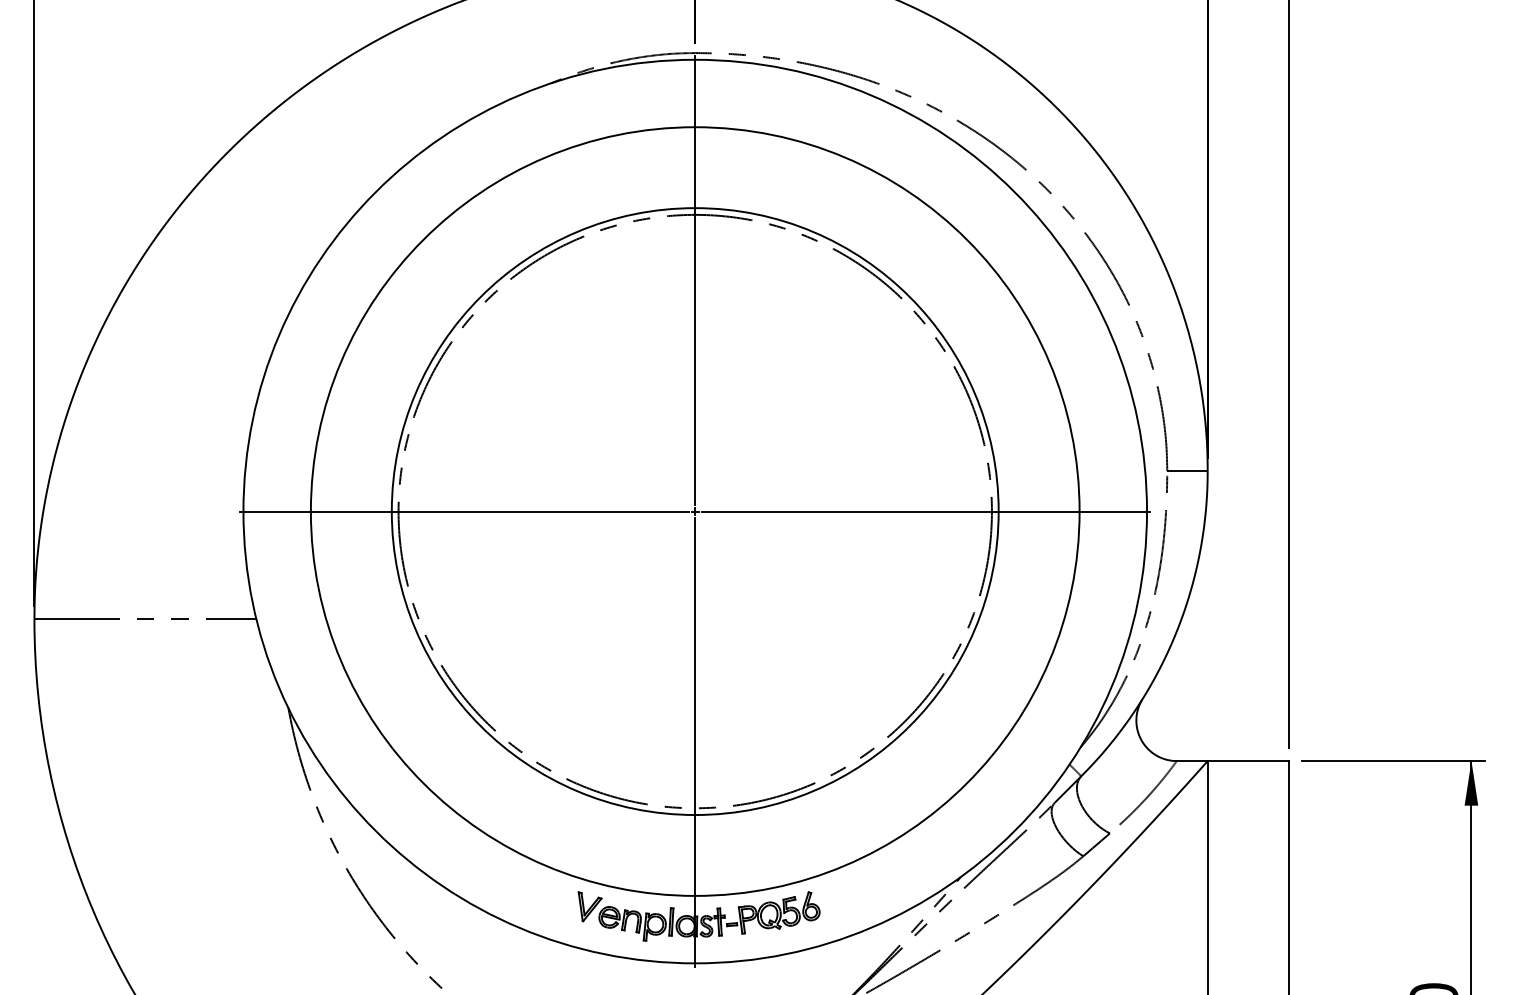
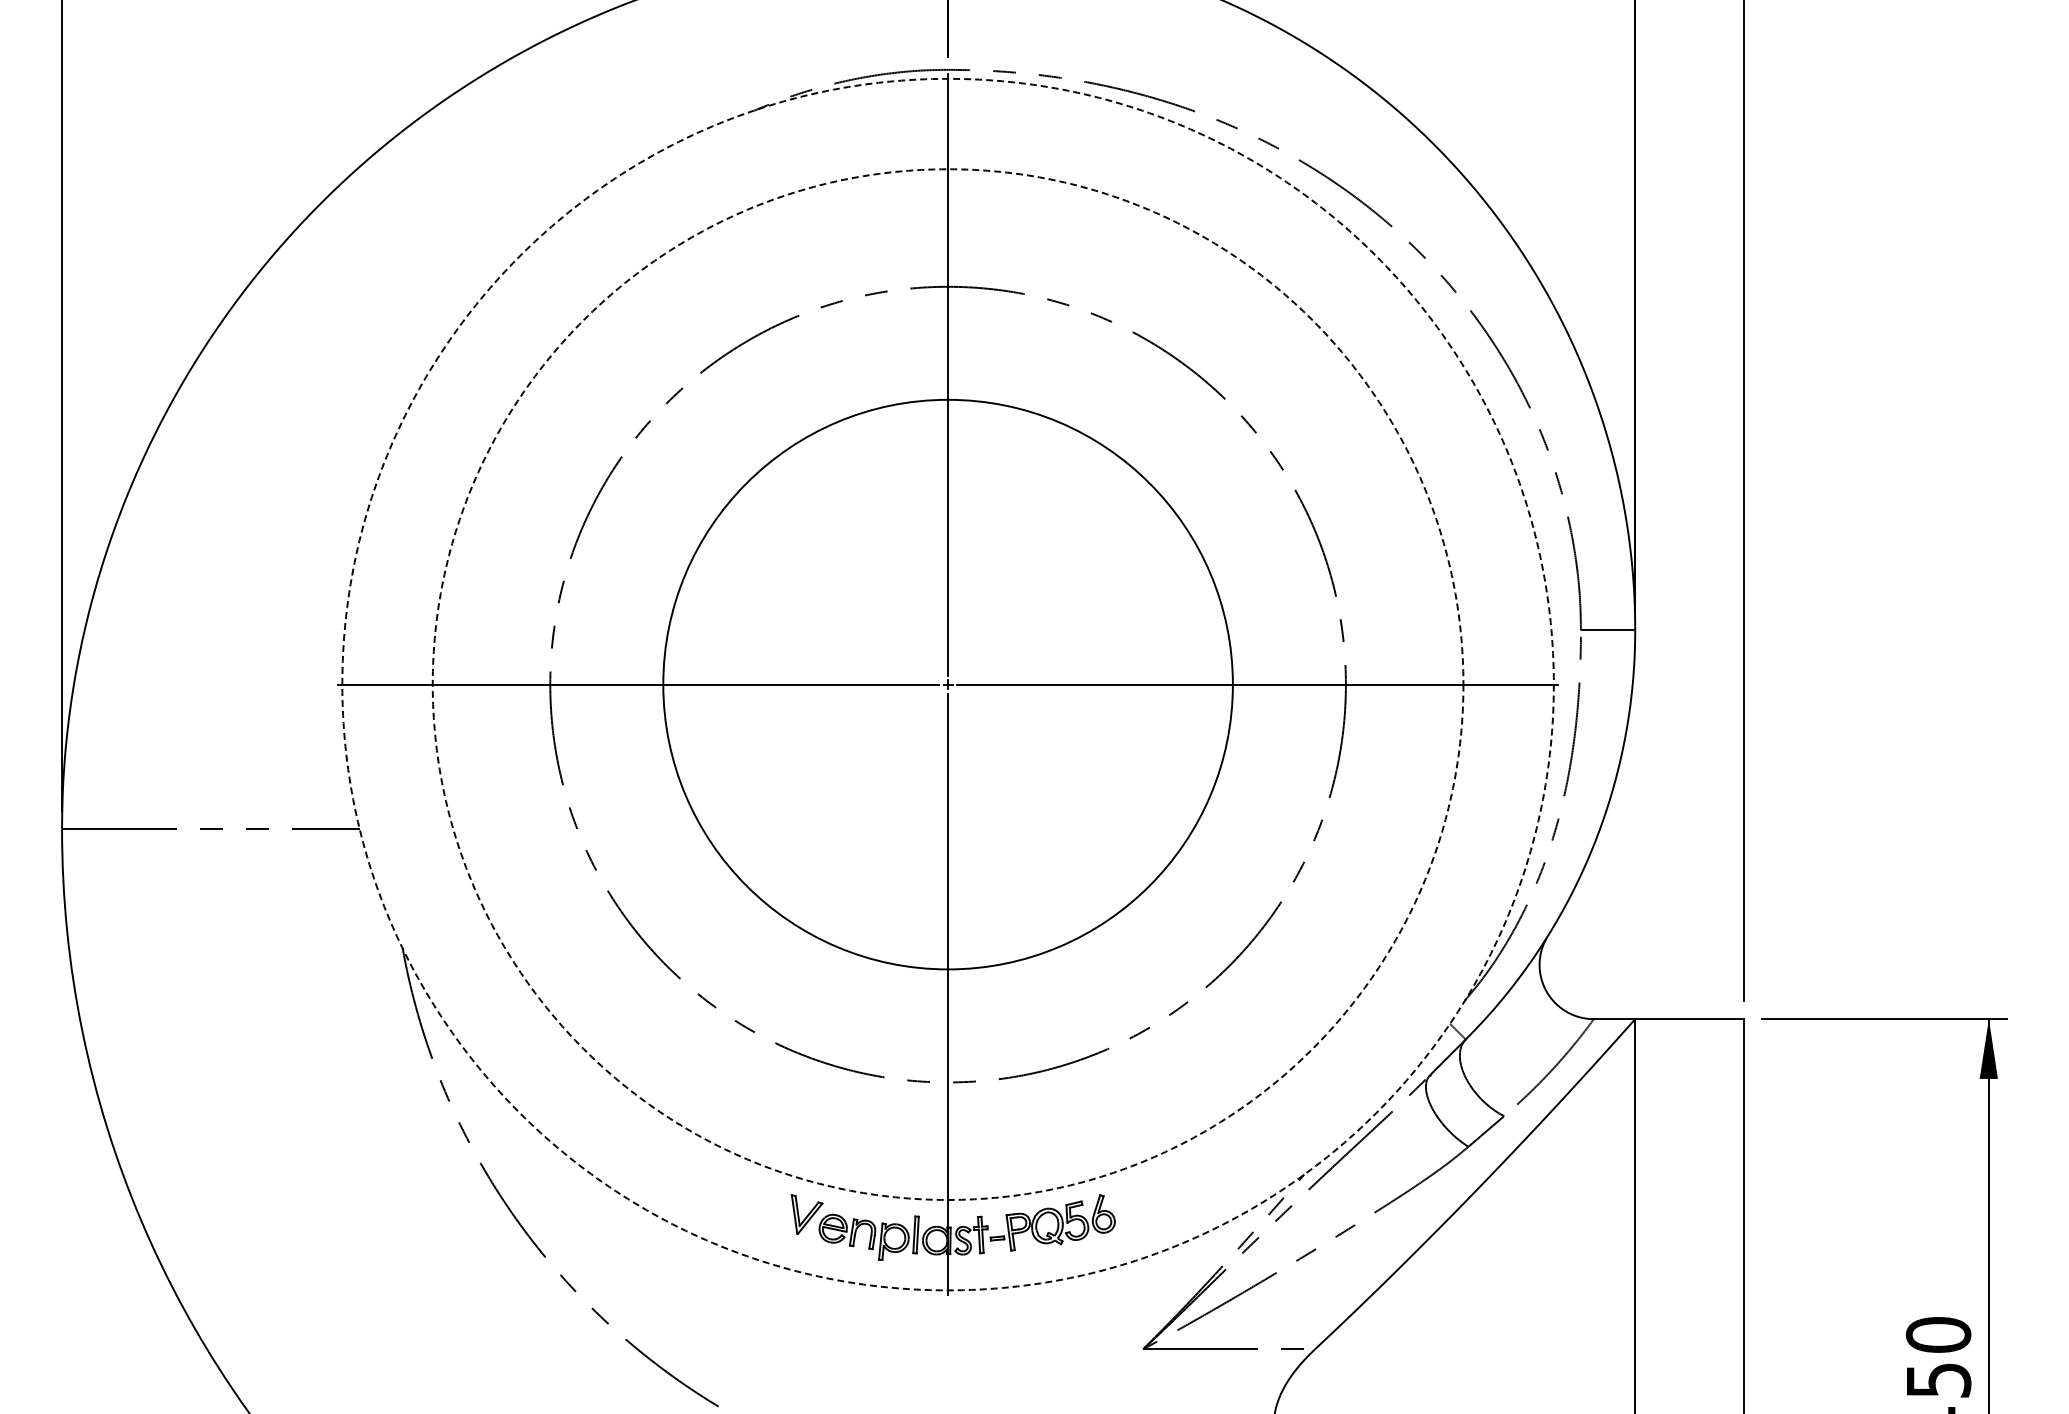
circle: (694, 511) -> (947, 684), size x0.7
circle: (694, 511) -> (947, 684), solid -> dashed
circle: (694, 511) -> (947, 684), solid -> dashed

